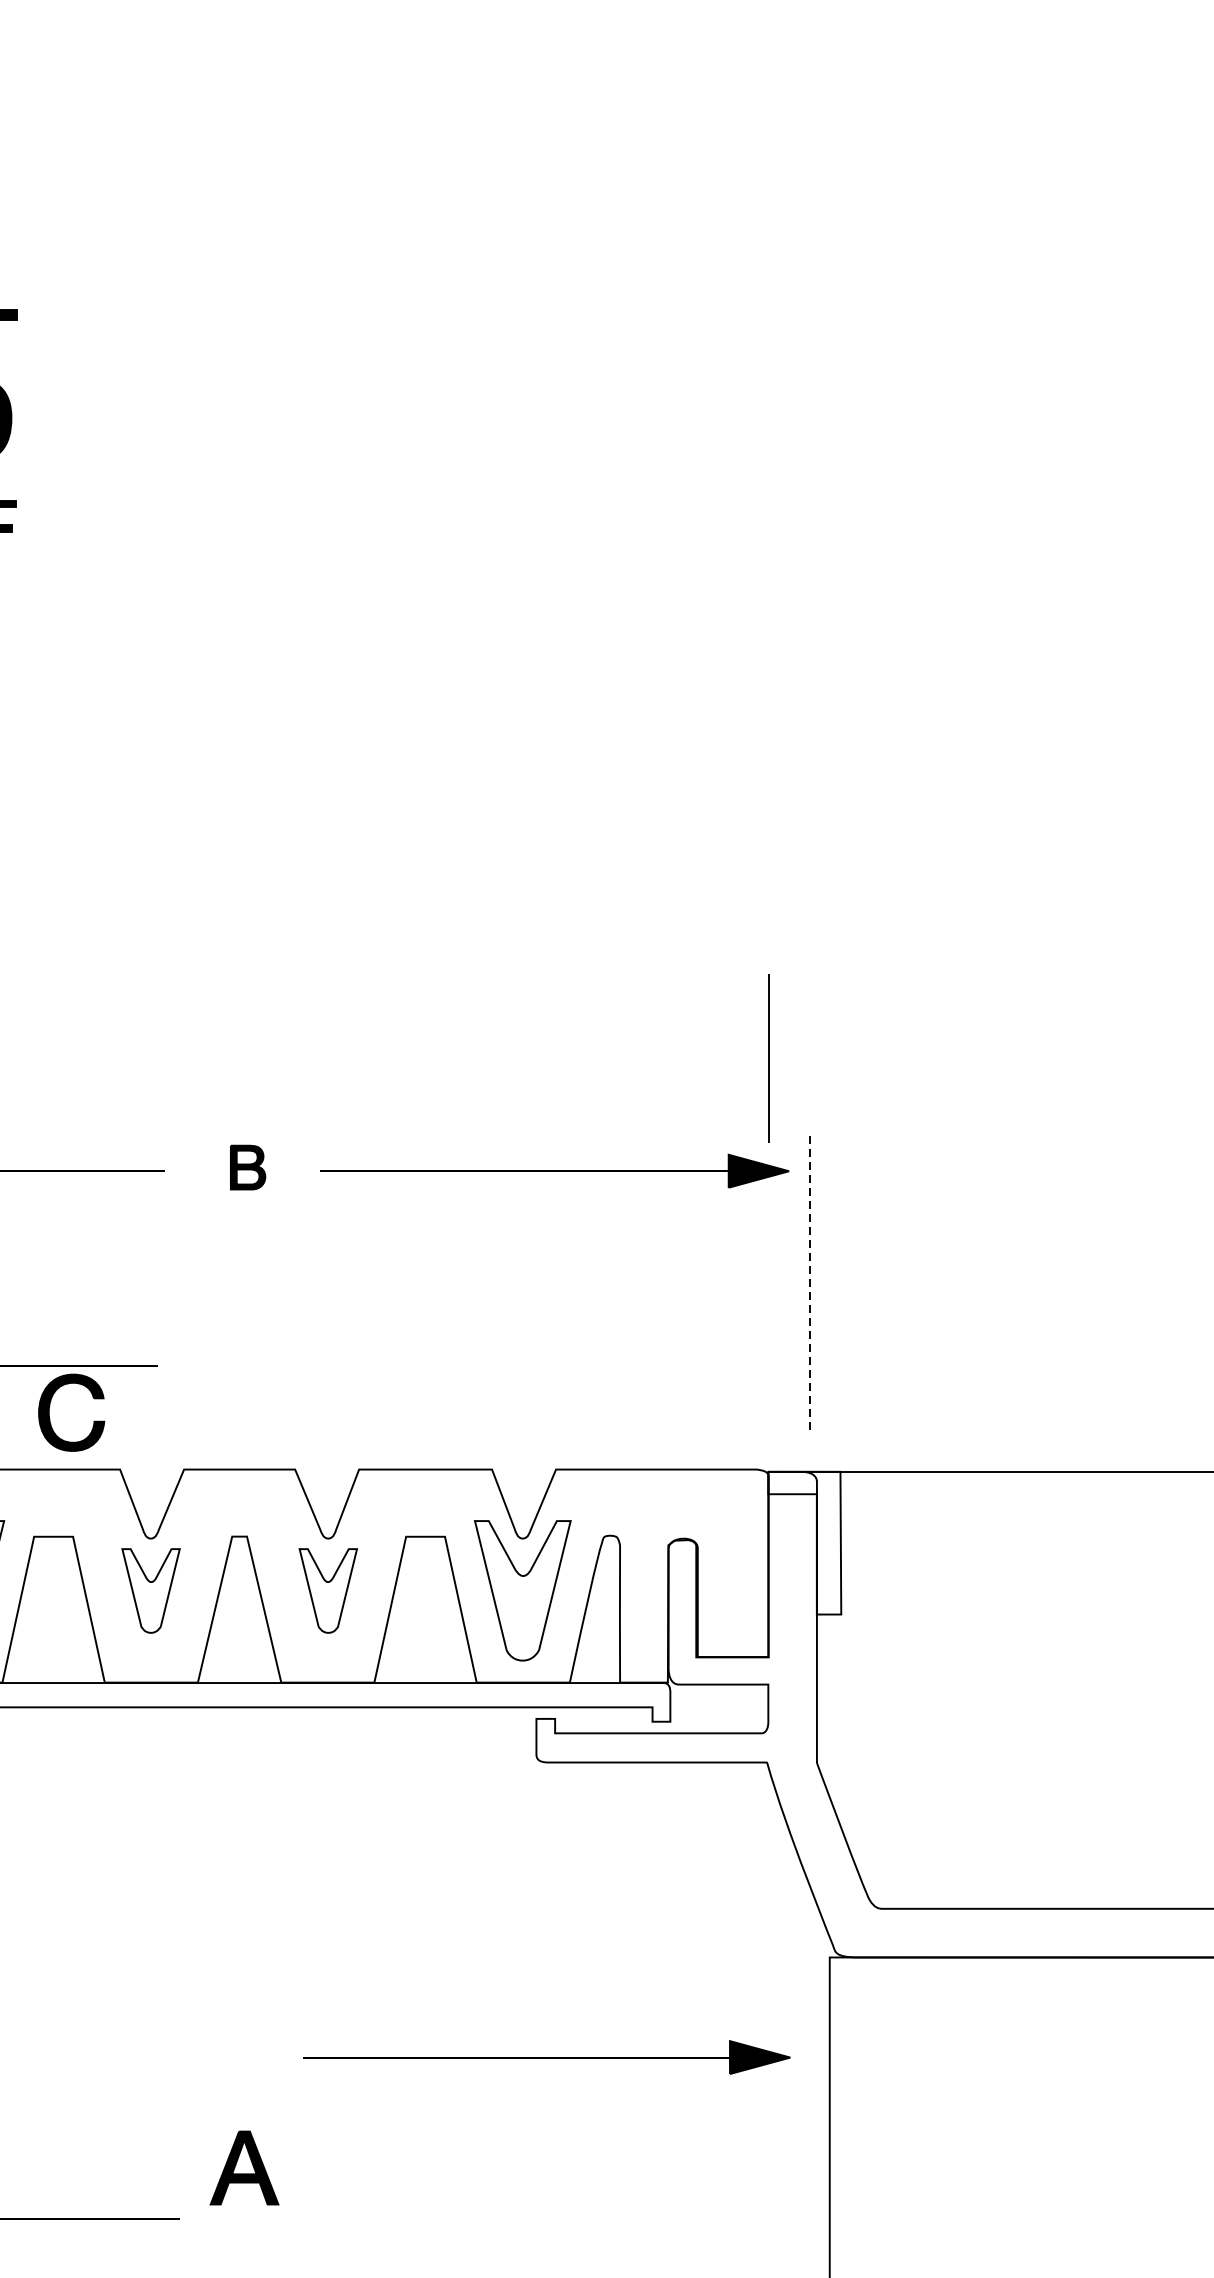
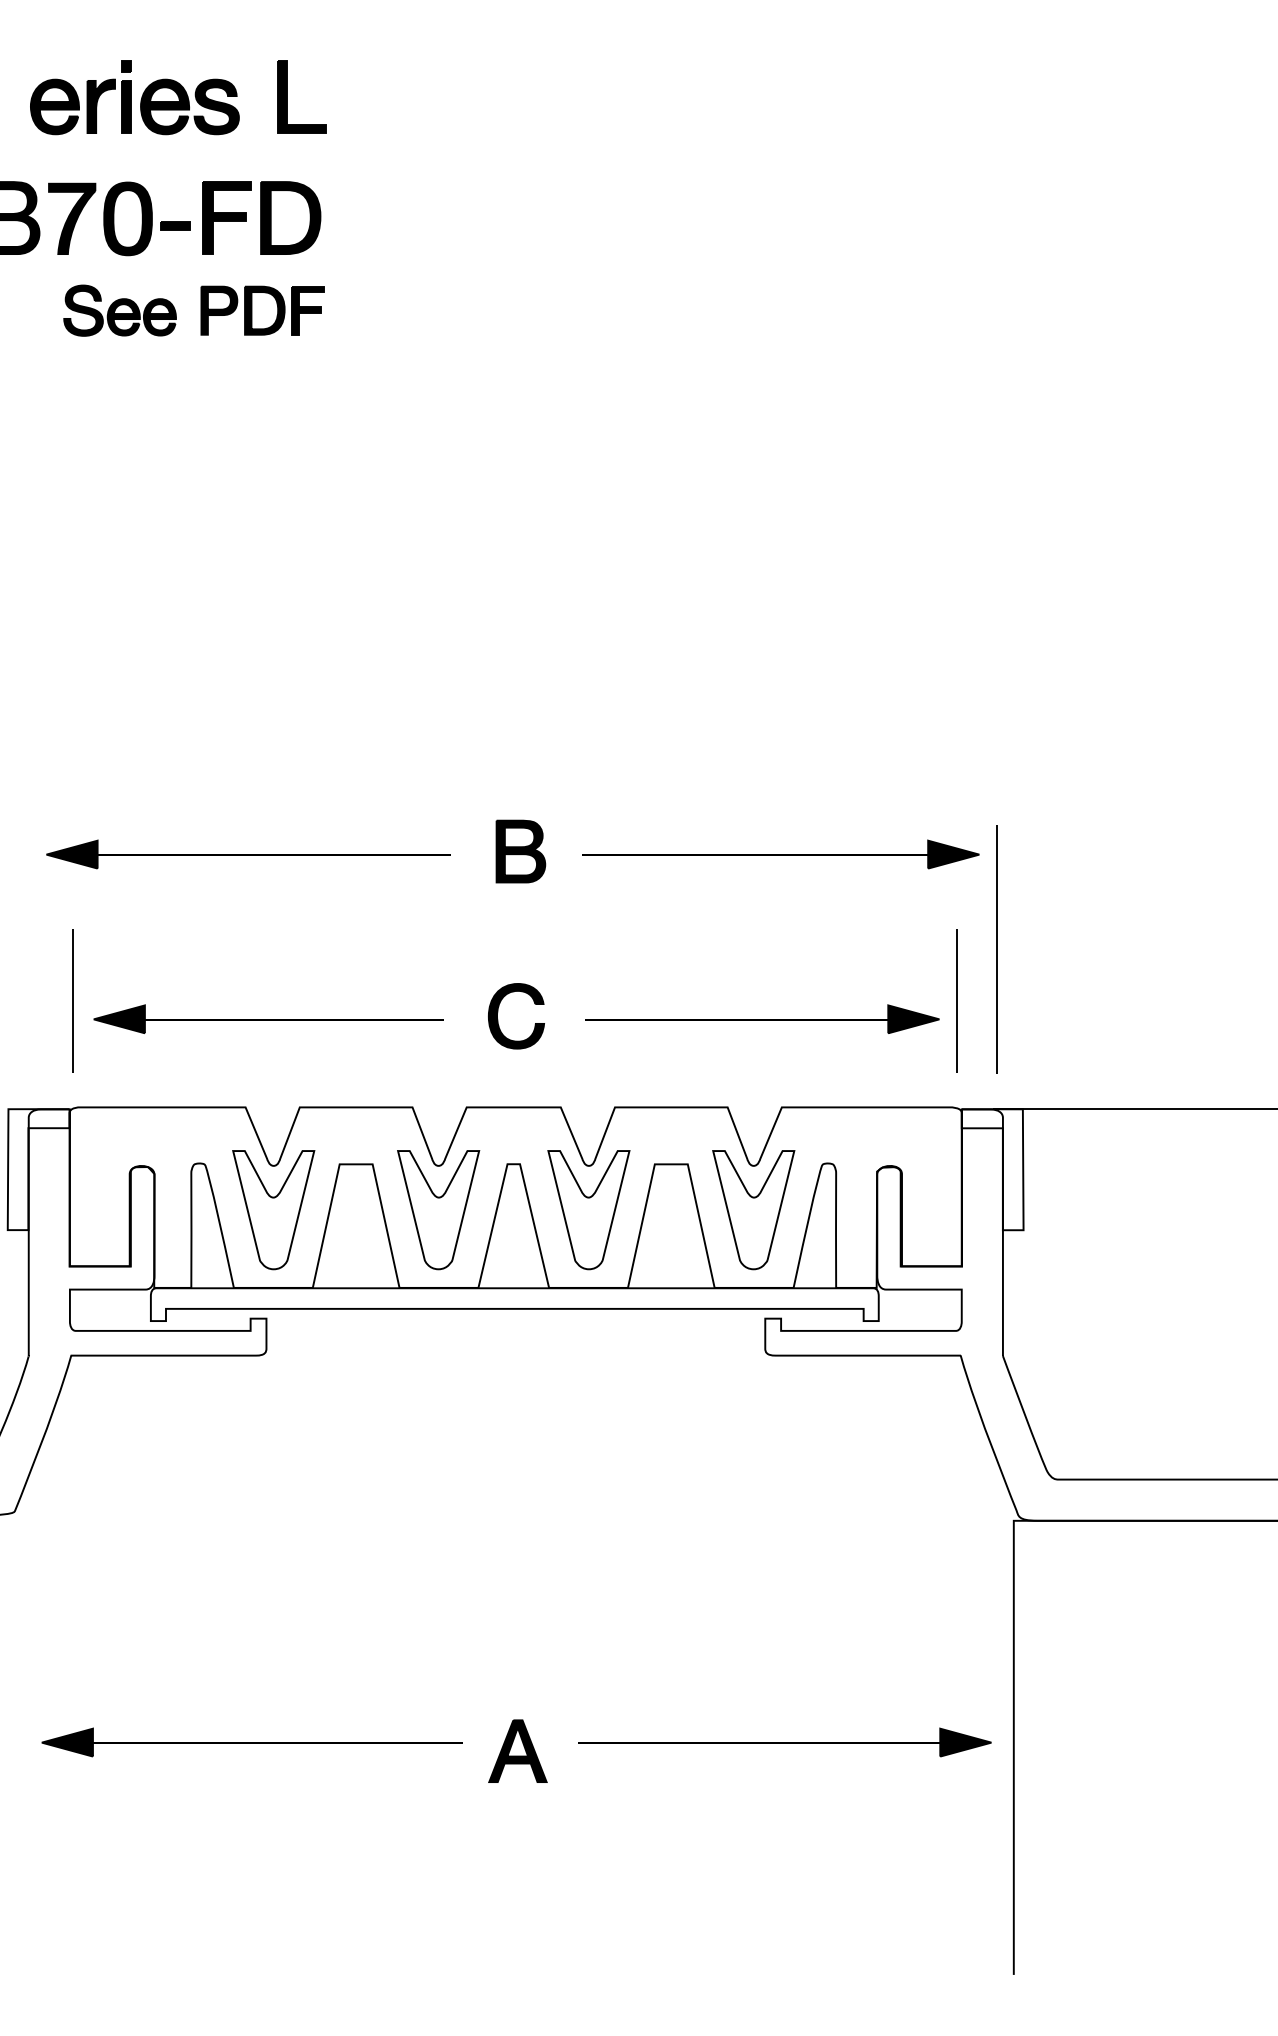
line: (768, 1057) -> (956, 1000), moved
part: (247, 1167) -> (520, 851), size x1.67
line: (809, 1283) -> (996, 949), dashed -> solid
part: (533, 1364) -> (762, 1018), added
part: (50, 1416) -> (498, 1019), moved
part: (150, 1591) -> (438, 1210), size x1.67
part: (327, 1591) -> (588, 1210), size x1.67
part: (546, 2057) -> (784, 1742), moved
part: (244, 2167) -> (517, 1750), moved

